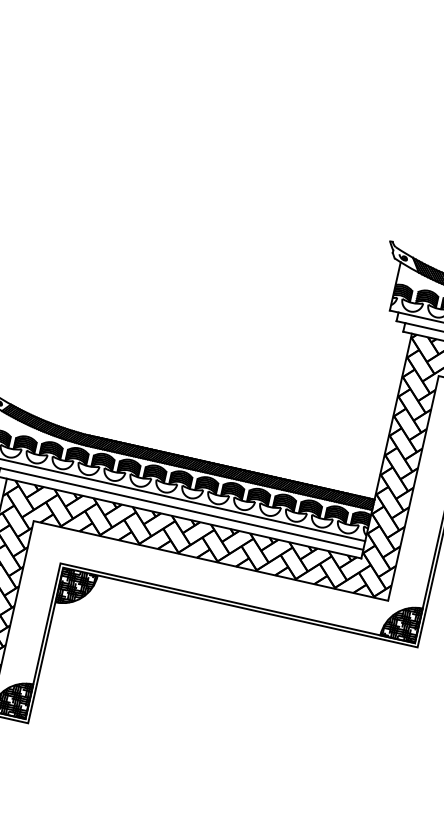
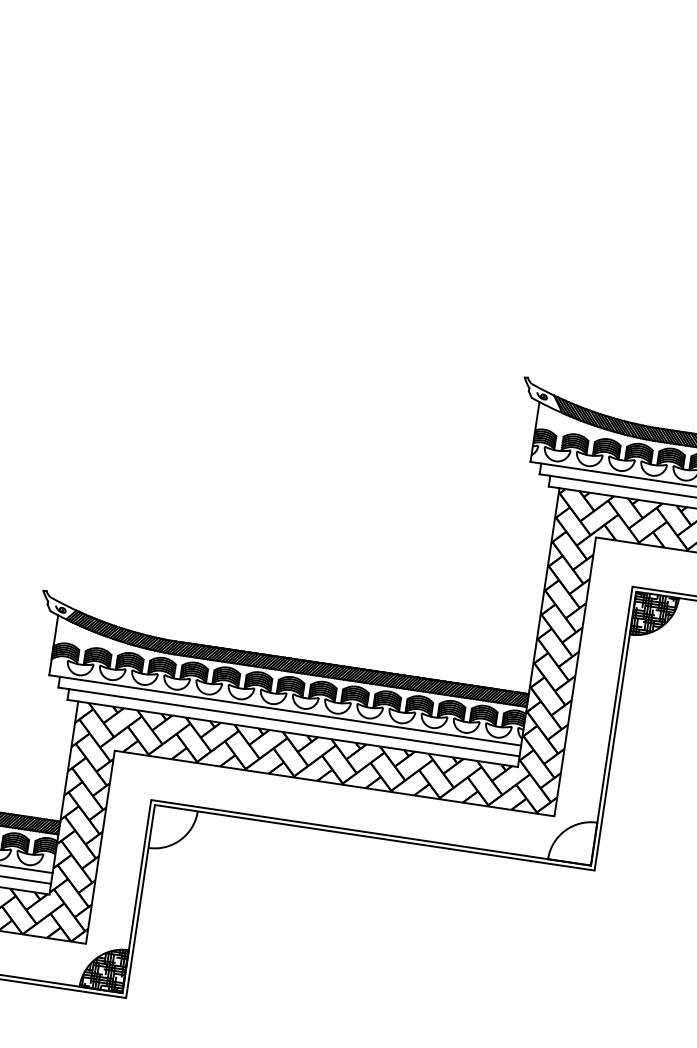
hatch: (76, 586) -> (172, 826), removed
hatch: (401, 624) -> (572, 843), removed

